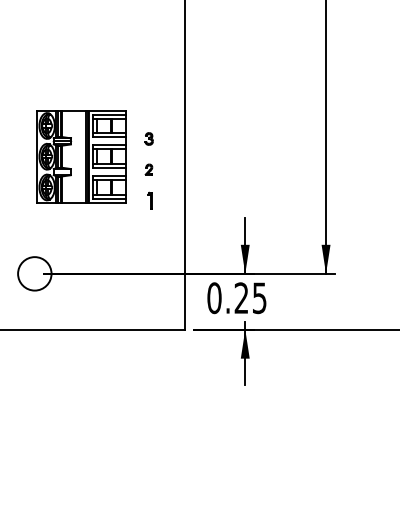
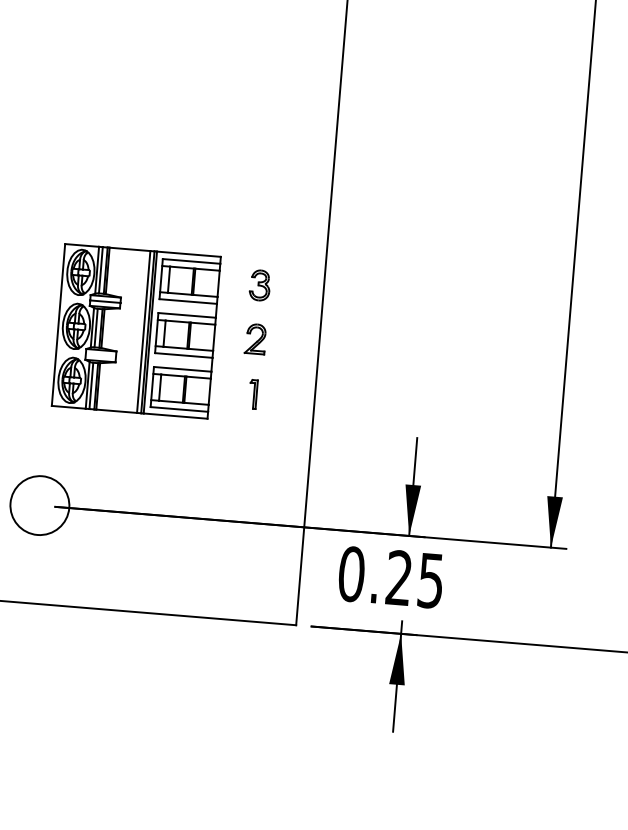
part: (148, 138) -> (258, 284), size x1.43
part: (81, 156) -> (136, 330), moved
part: (148, 169) -> (254, 338), size x1.67

